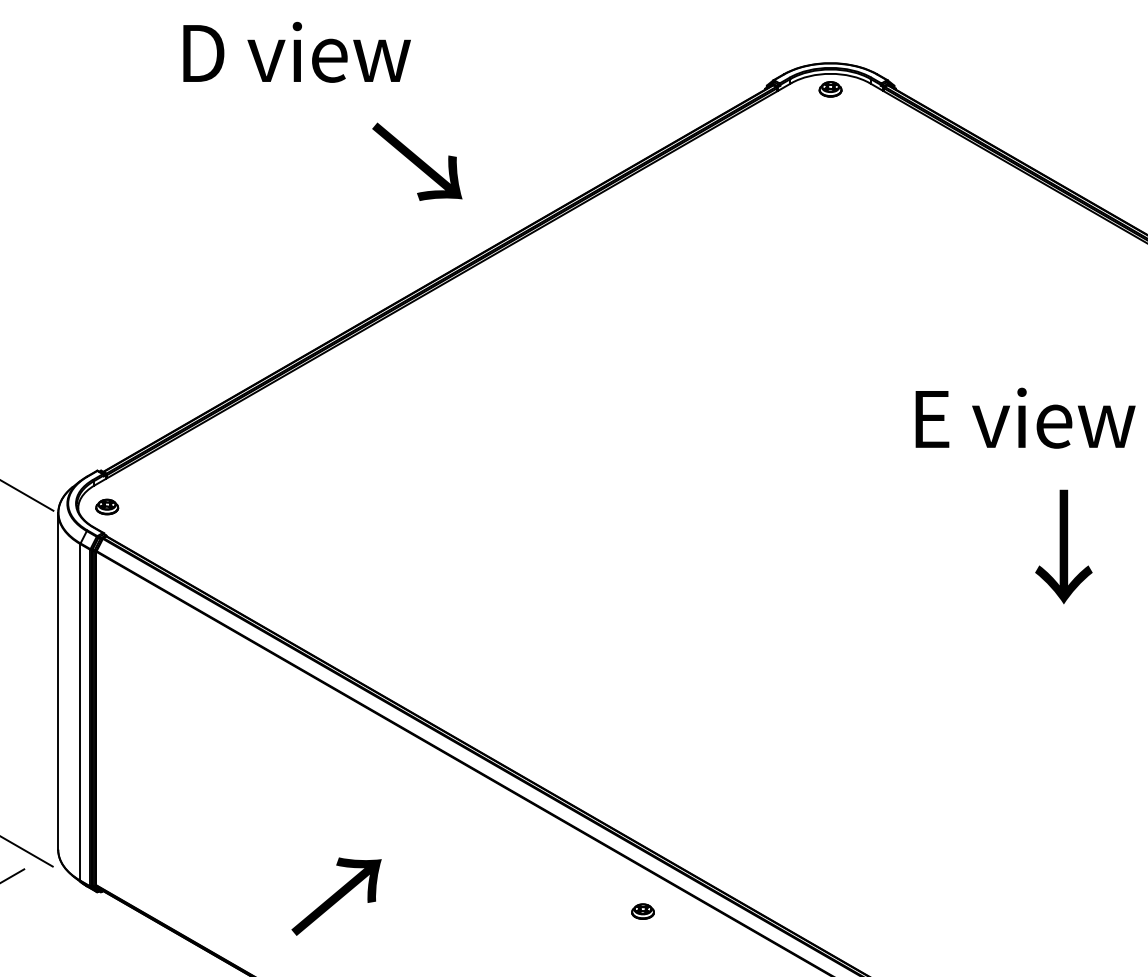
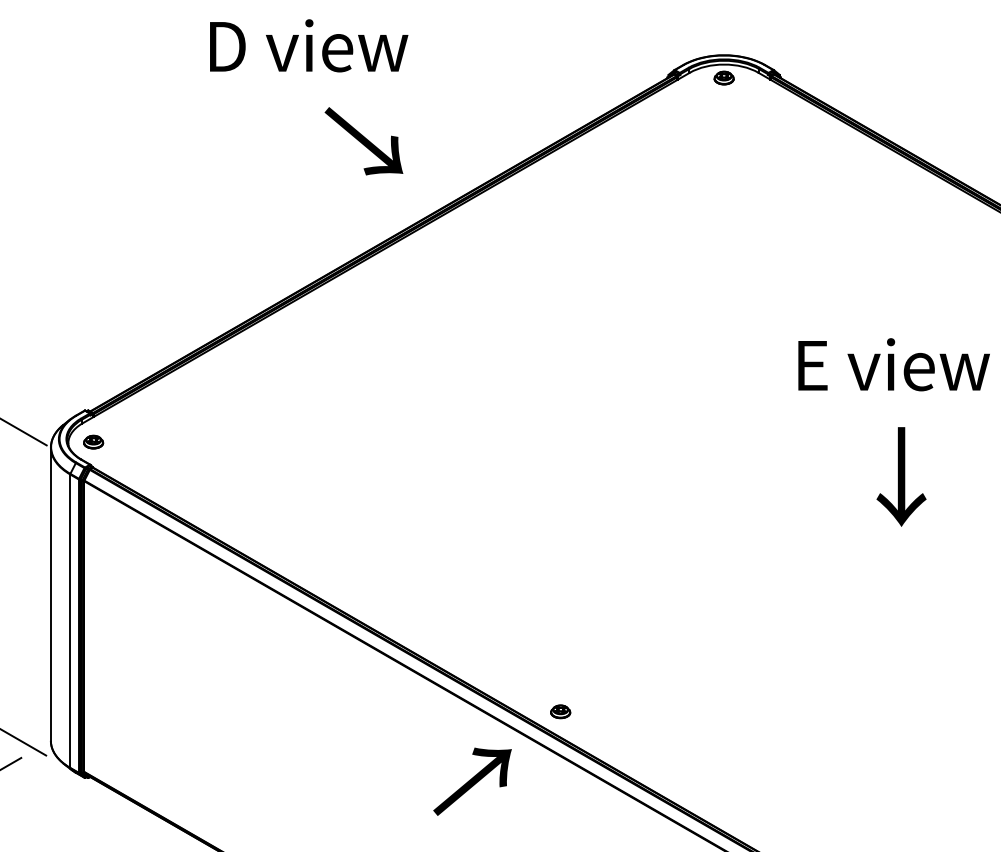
text: (297, 51) -> (309, 45), moved
text: (1063, 546) -> (901, 476), moved
text: (336, 896) -> (472, 781), moved
part: (642, 911) -> (560, 711), moved

